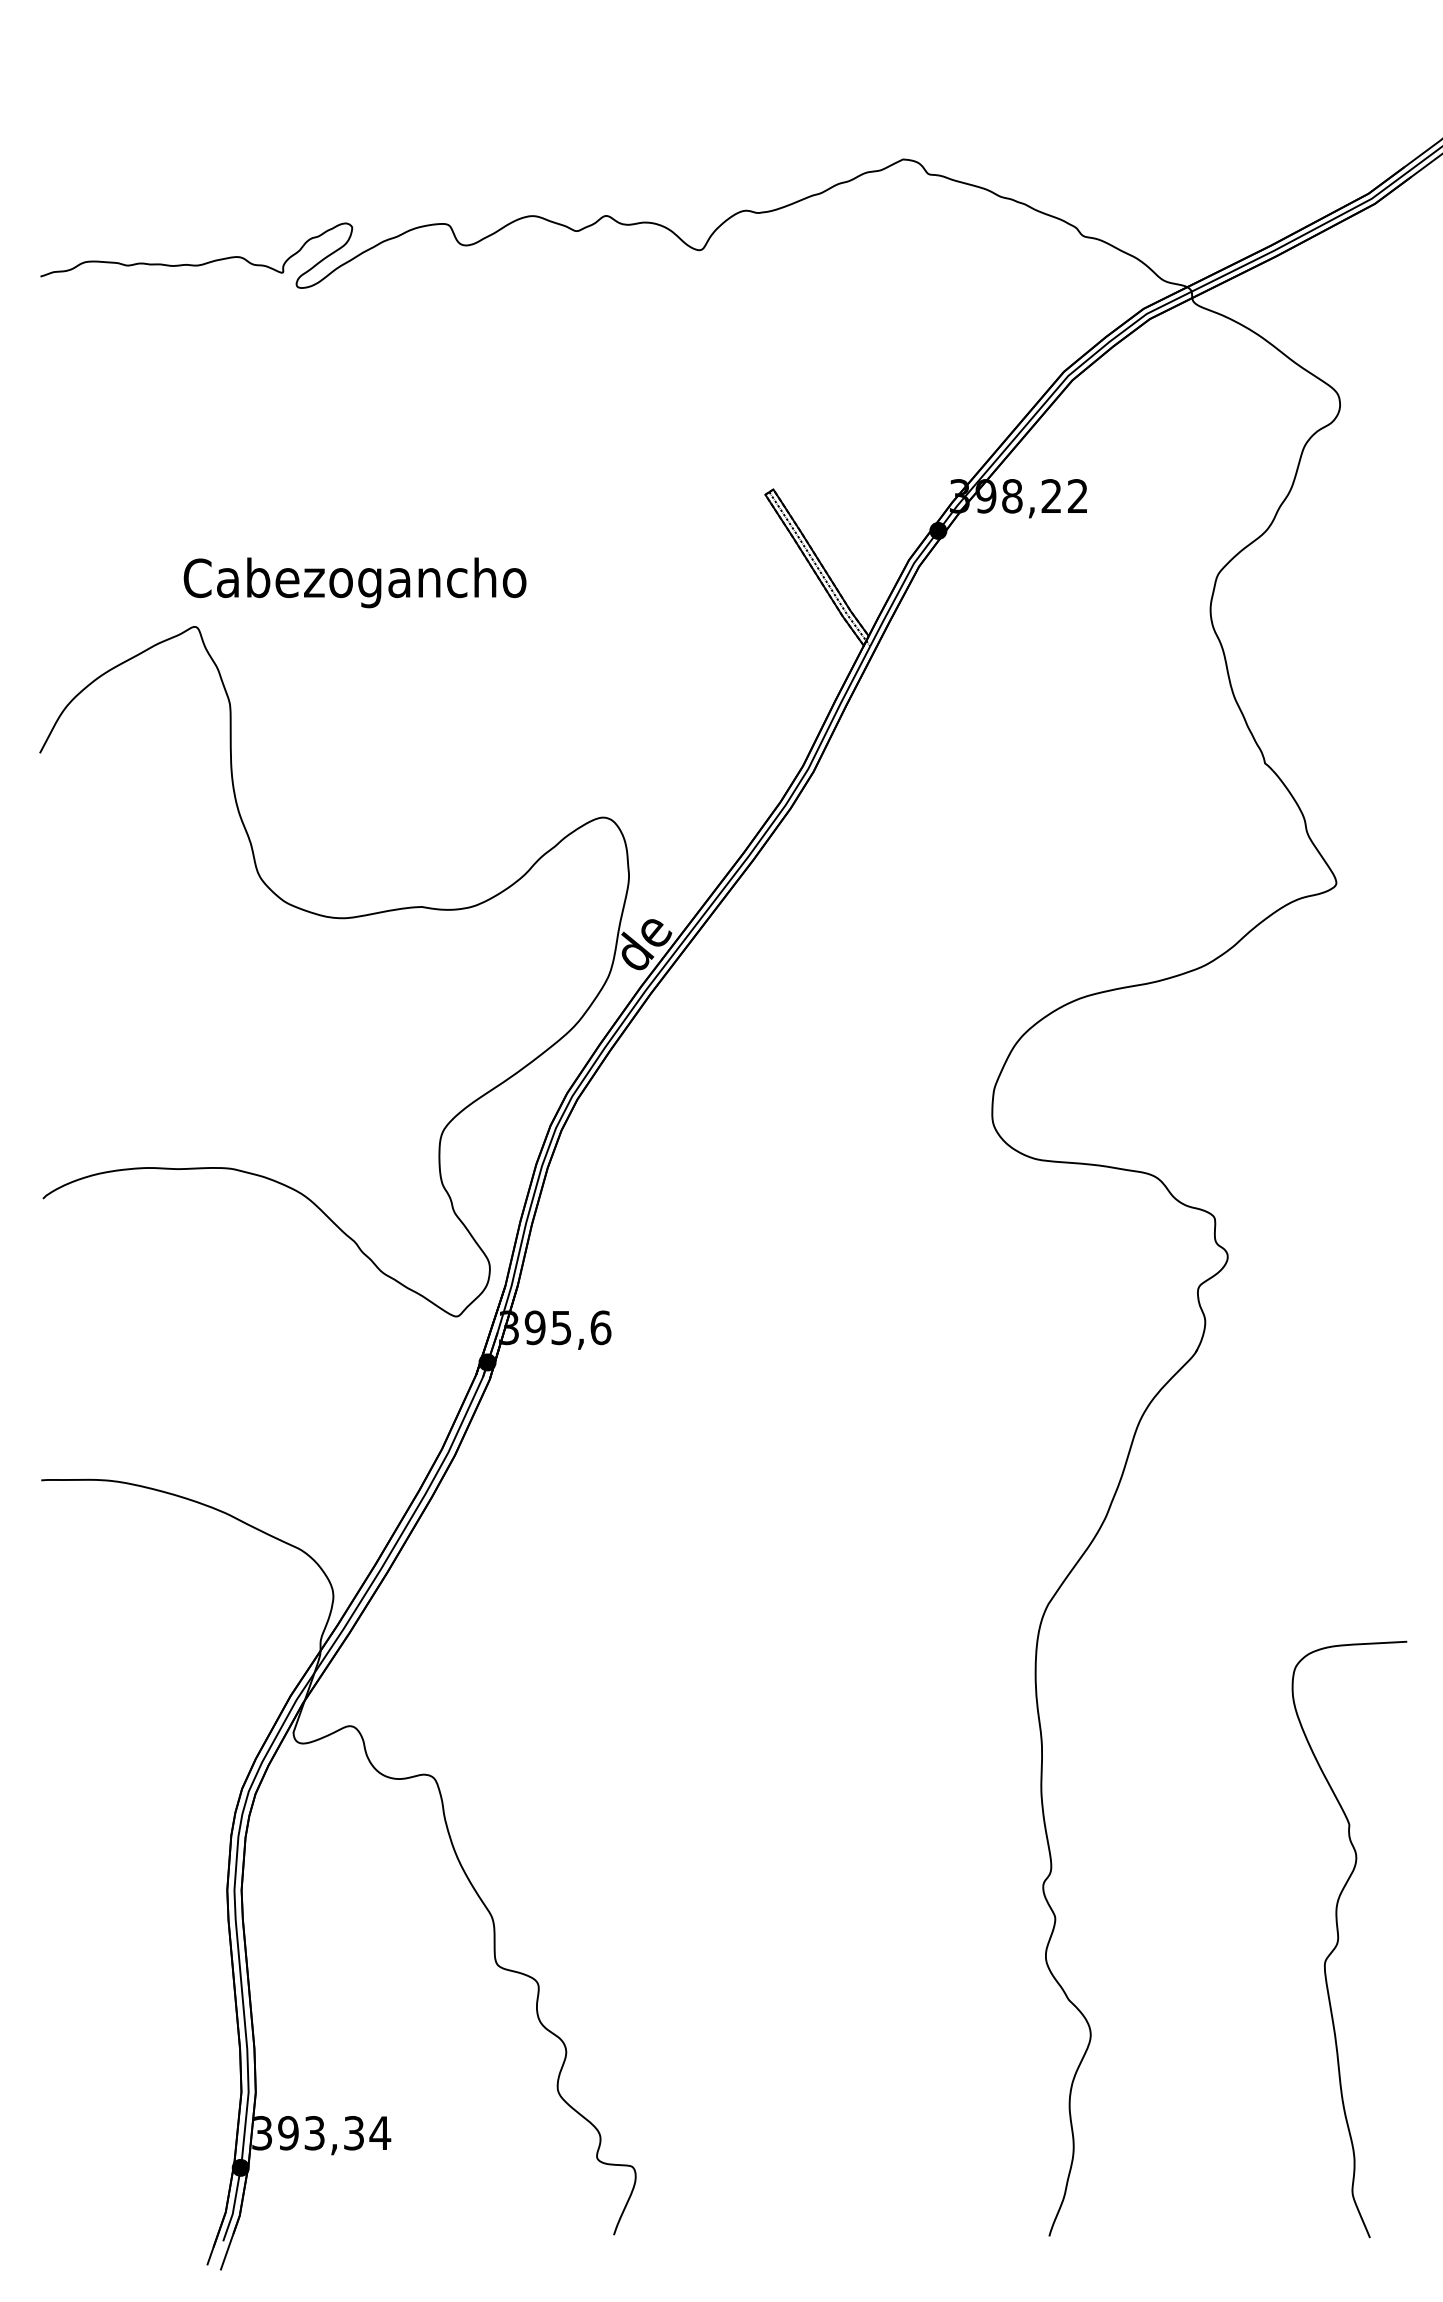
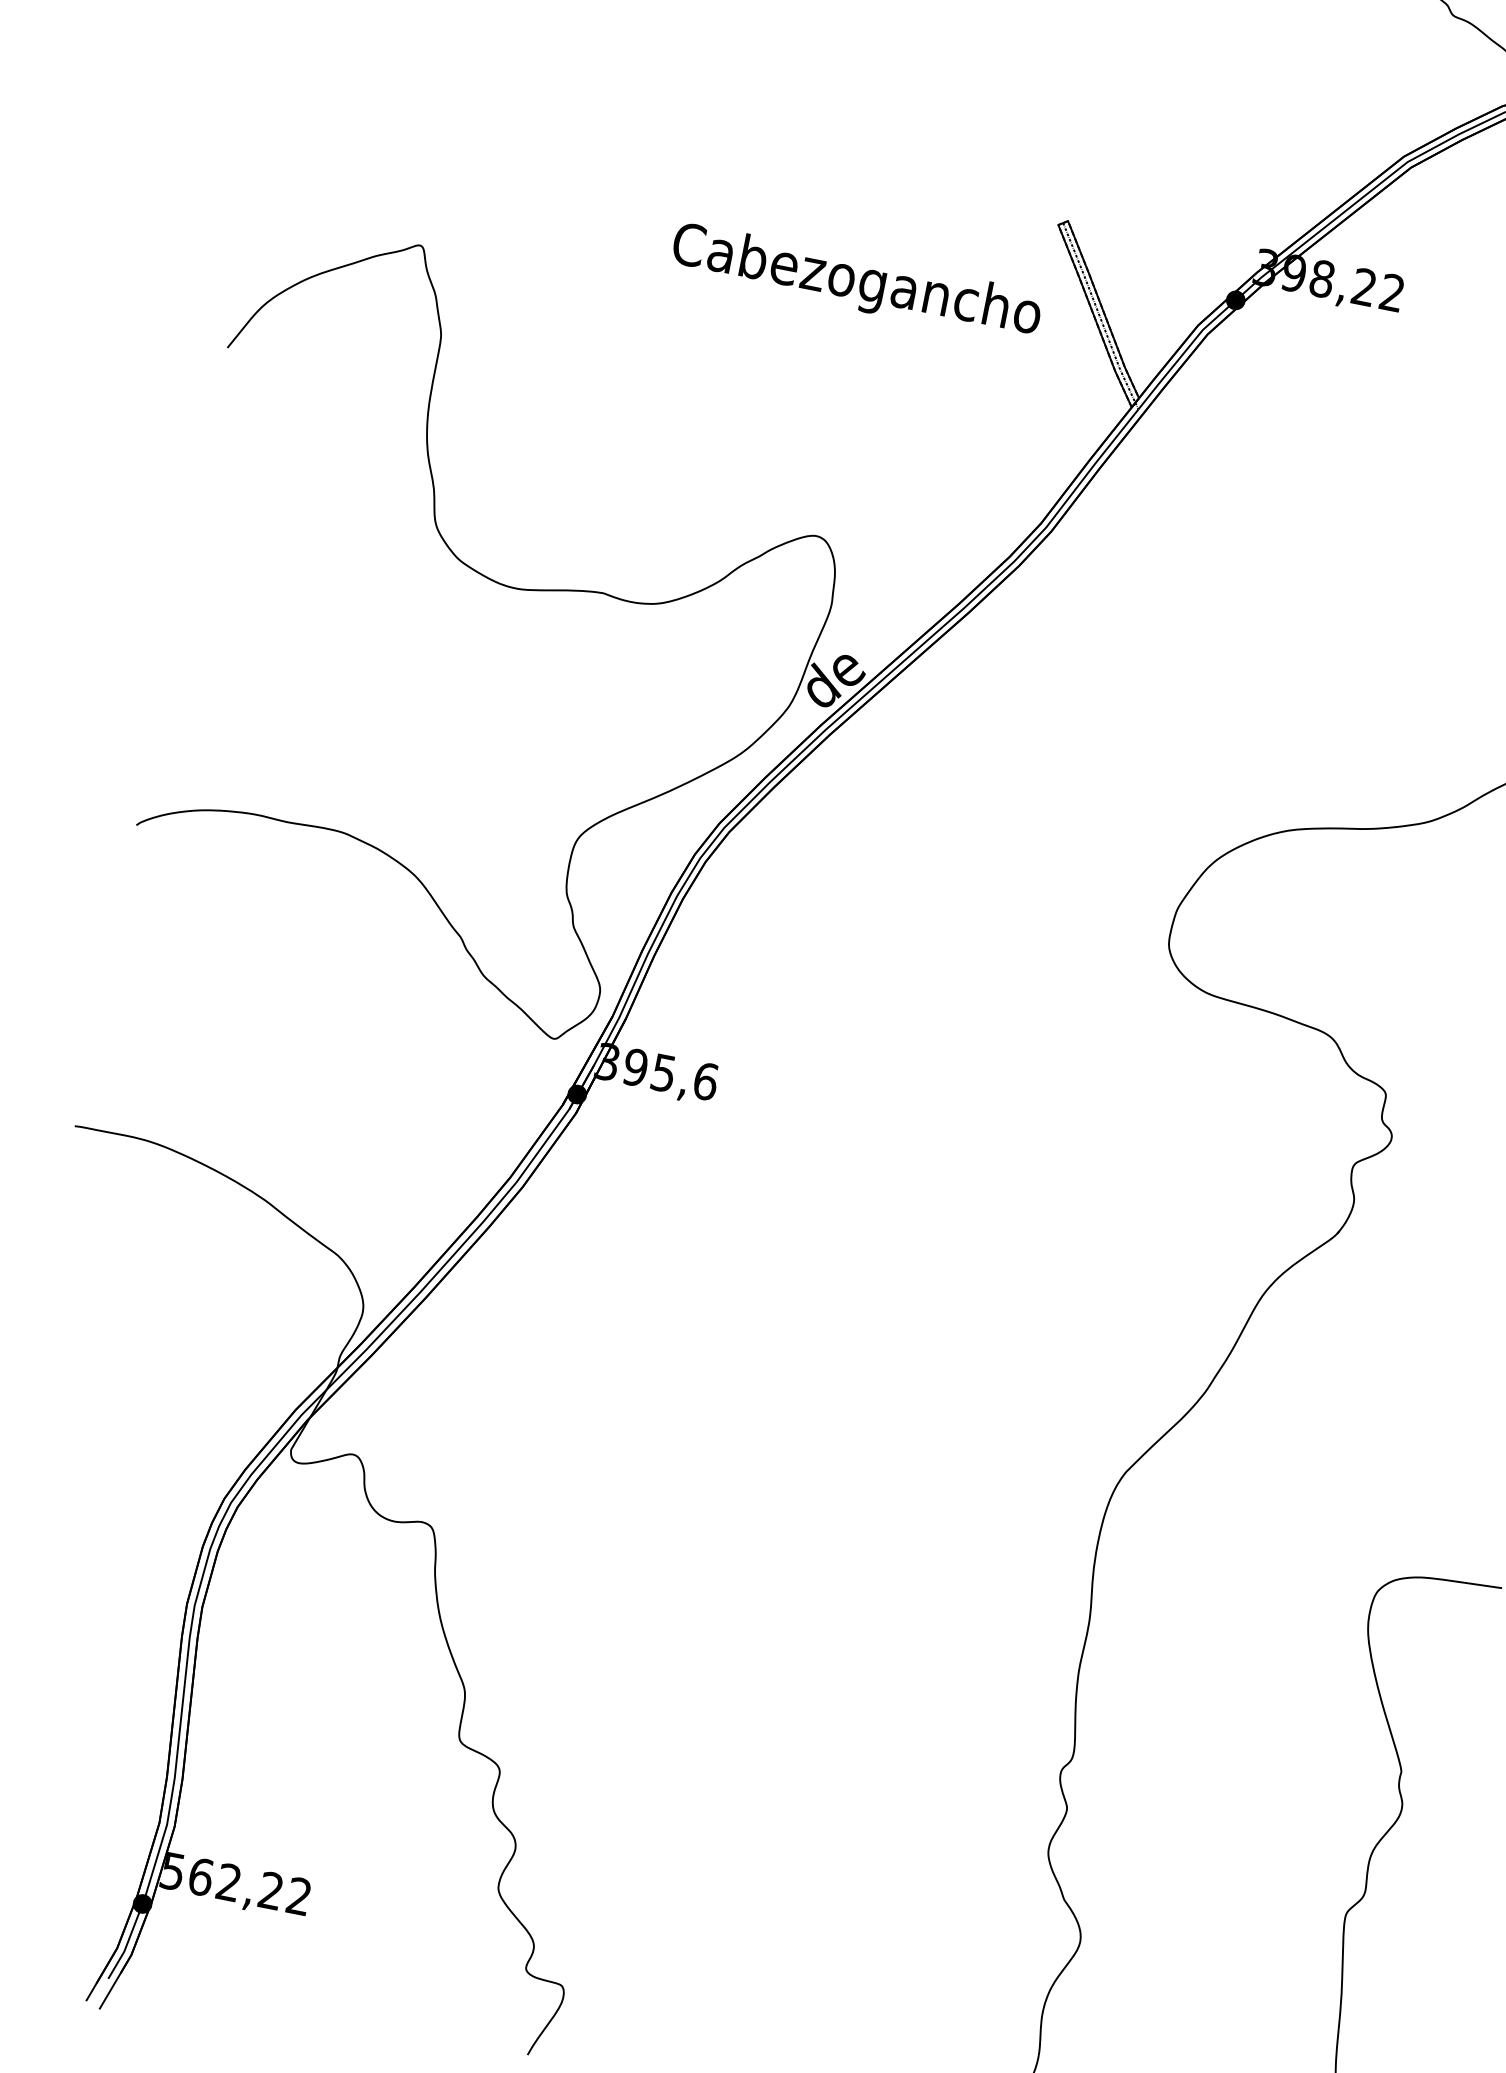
text: (354, 582) -> (855, 282), moved
text: (321, 2133) -> (236, 1884), 393,34 -> 562,22

